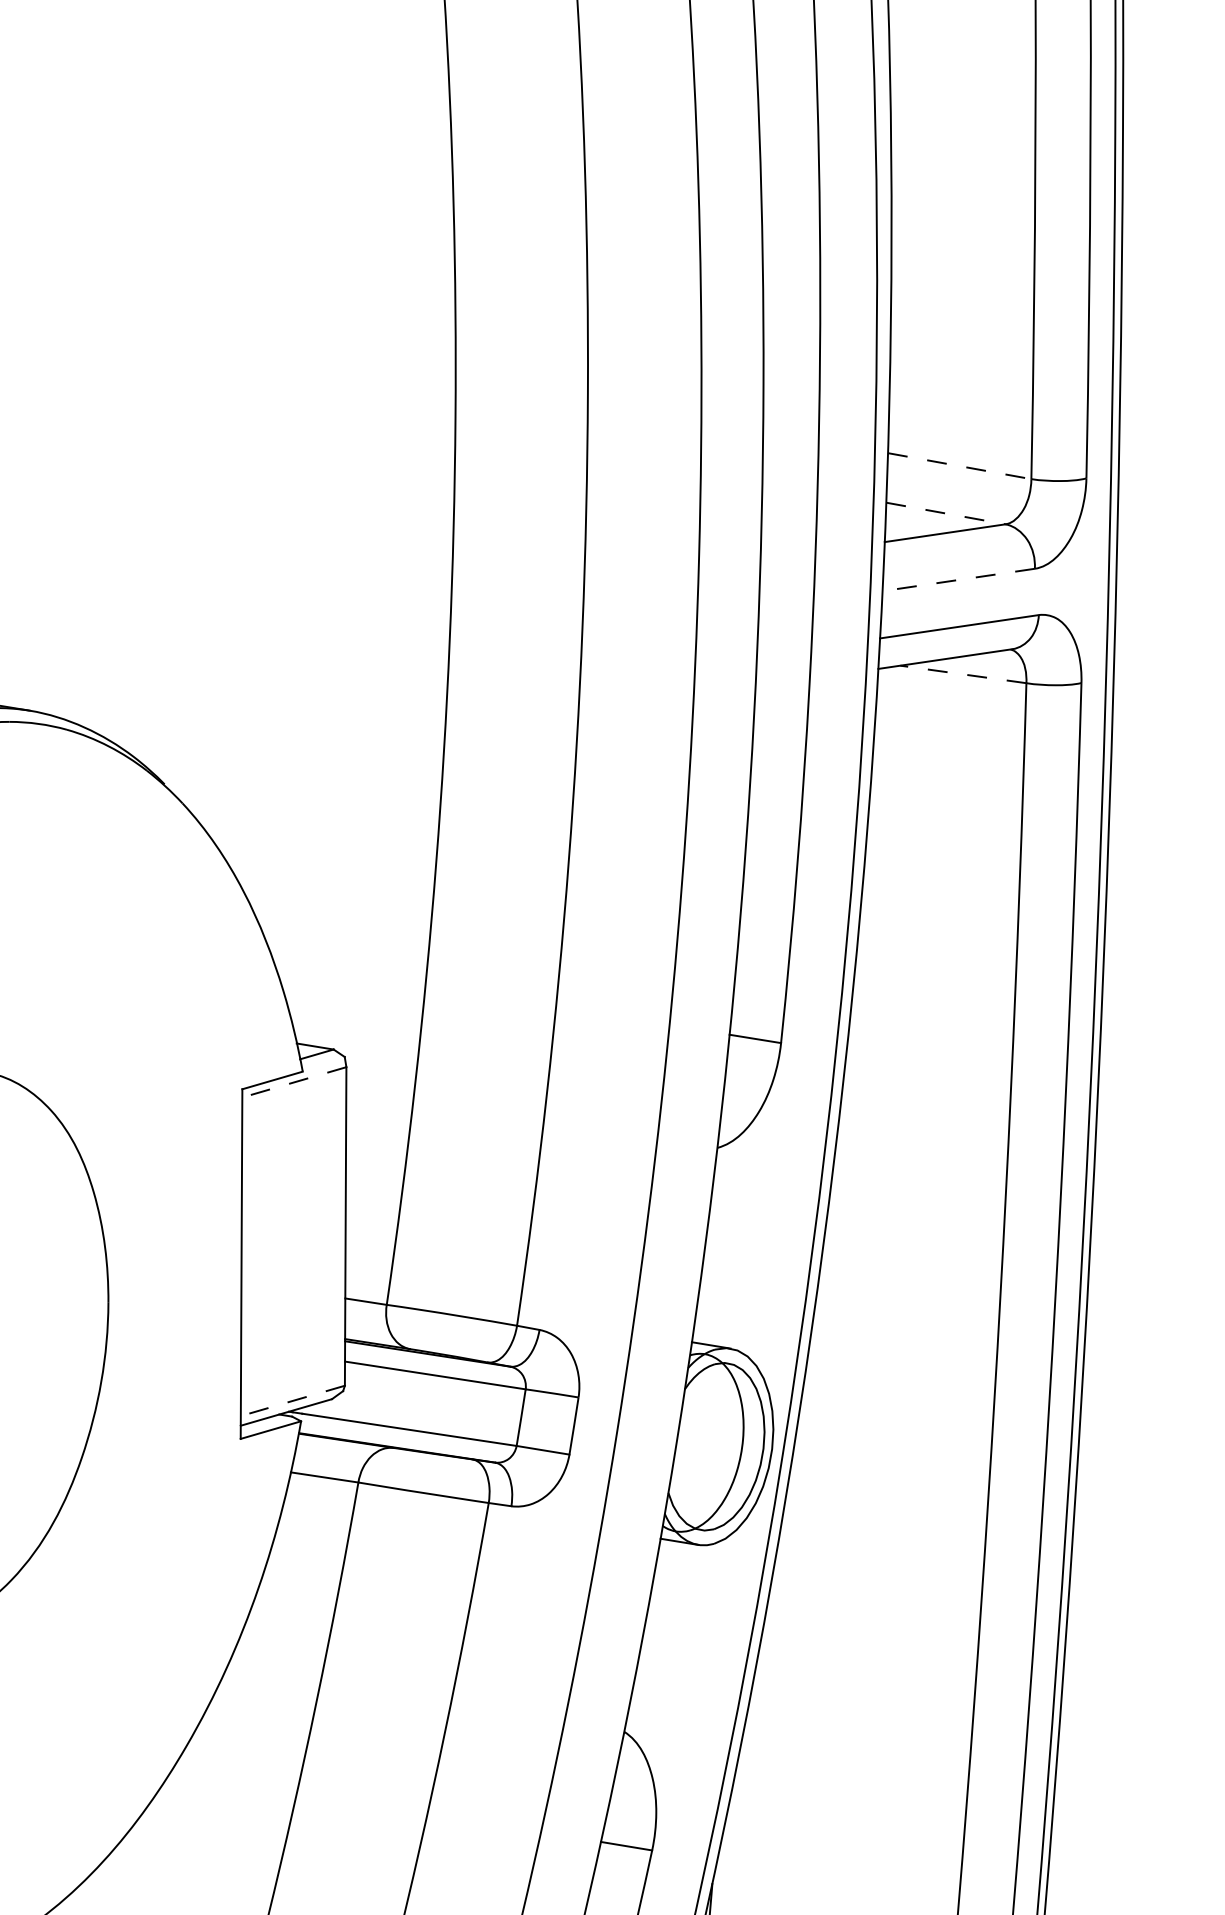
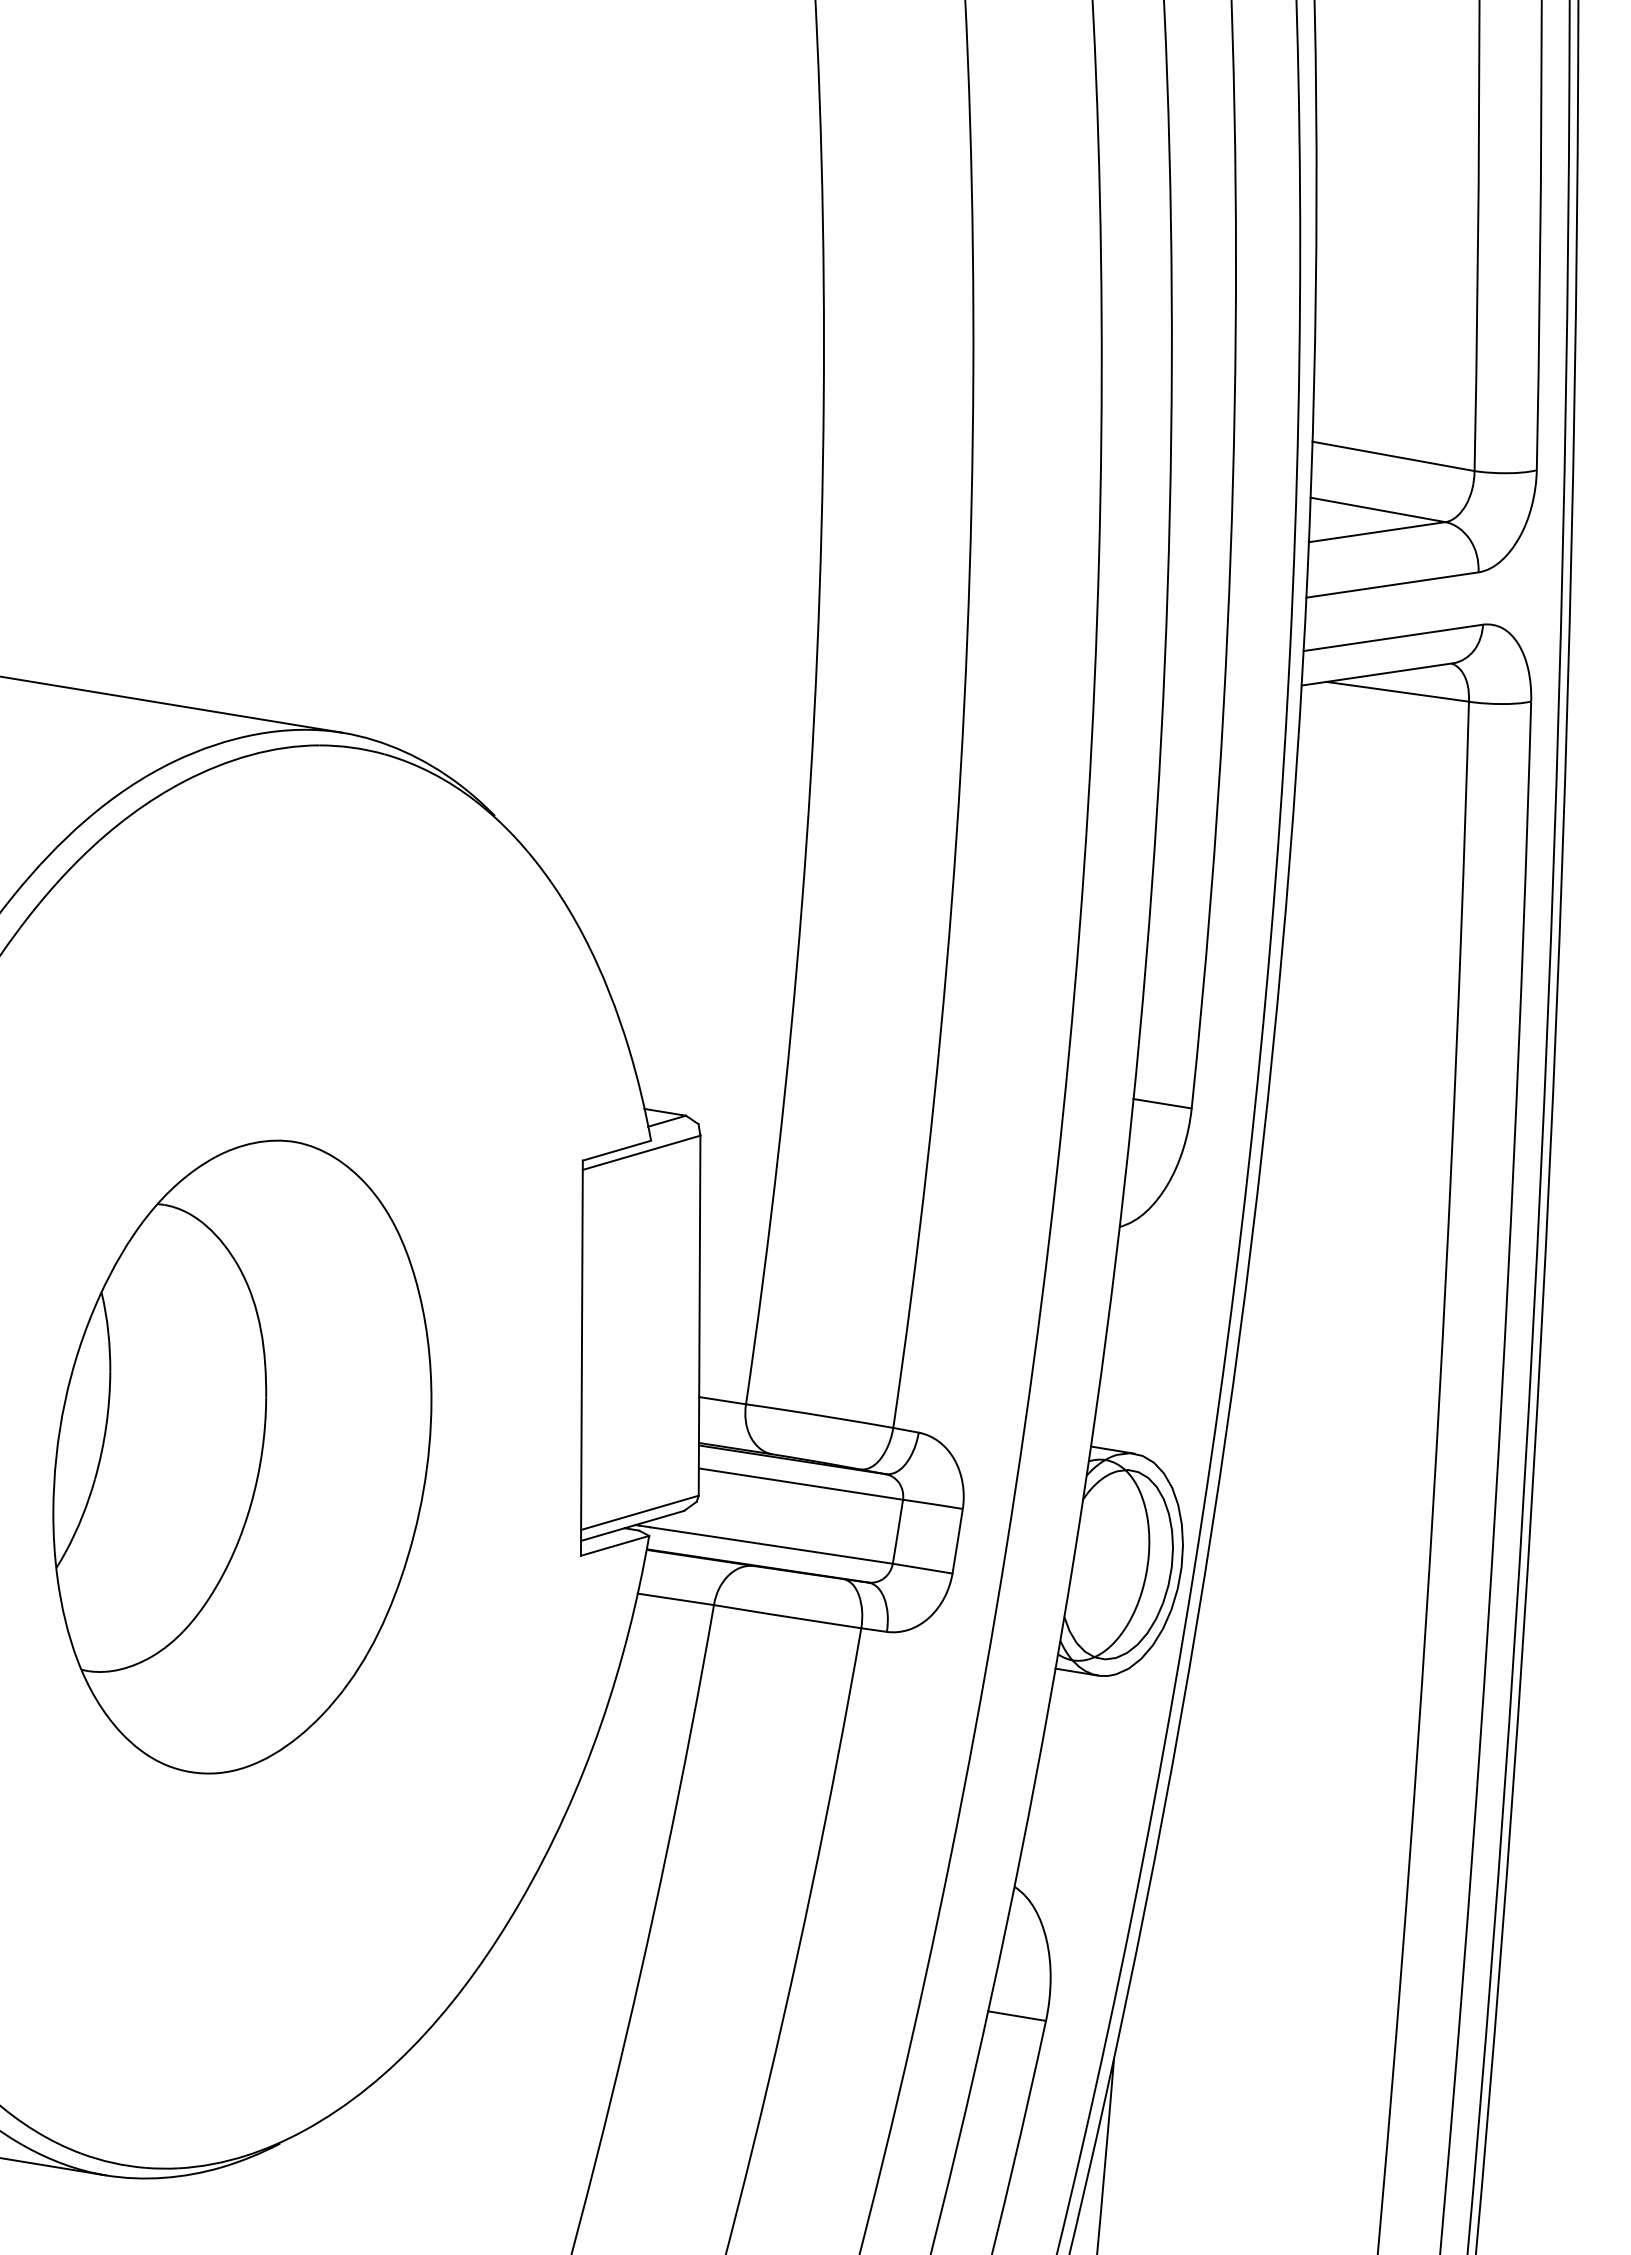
line: (960, 466) -> (1394, 456), dashed -> solid
line: (946, 513) -> (1378, 509), dashed -> solid
line: (958, 580) -> (1392, 585), dashed -> solid
line: (963, 674) -> (1397, 691), dashed -> solid
line: (294, 1082) -> (641, 1152), dashed -> solid
line: (292, 1400) -> (639, 1512), dashed -> solid

